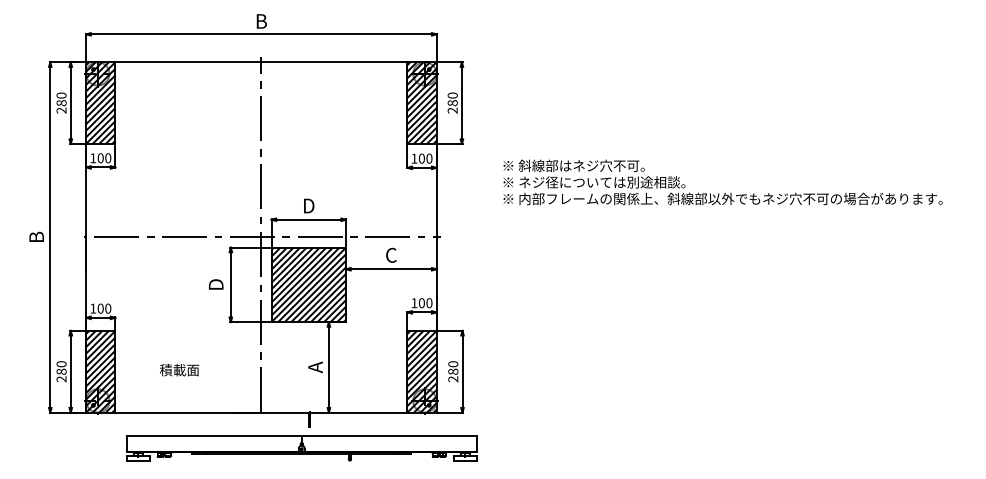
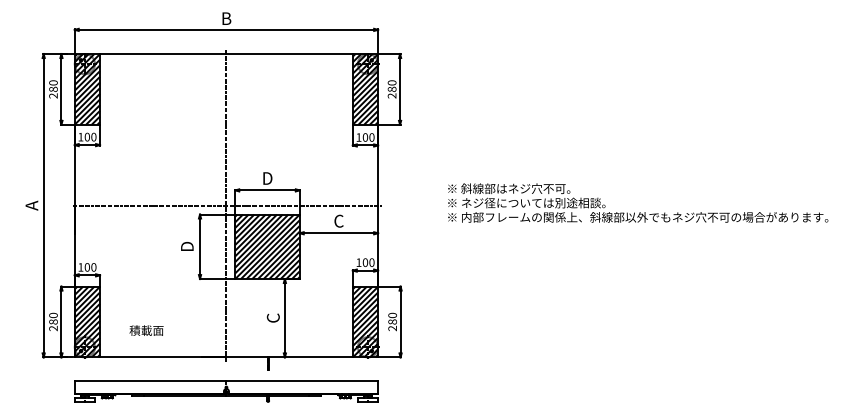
text: (723, 181) -> (638, 202), moved
text: (36, 237) -> (31, 205), B -> A
text: (314, 367) -> (272, 318), A -> C
text: (179, 370) -> (146, 330), moved
part: (301, 448) -> (226, 391), moved

